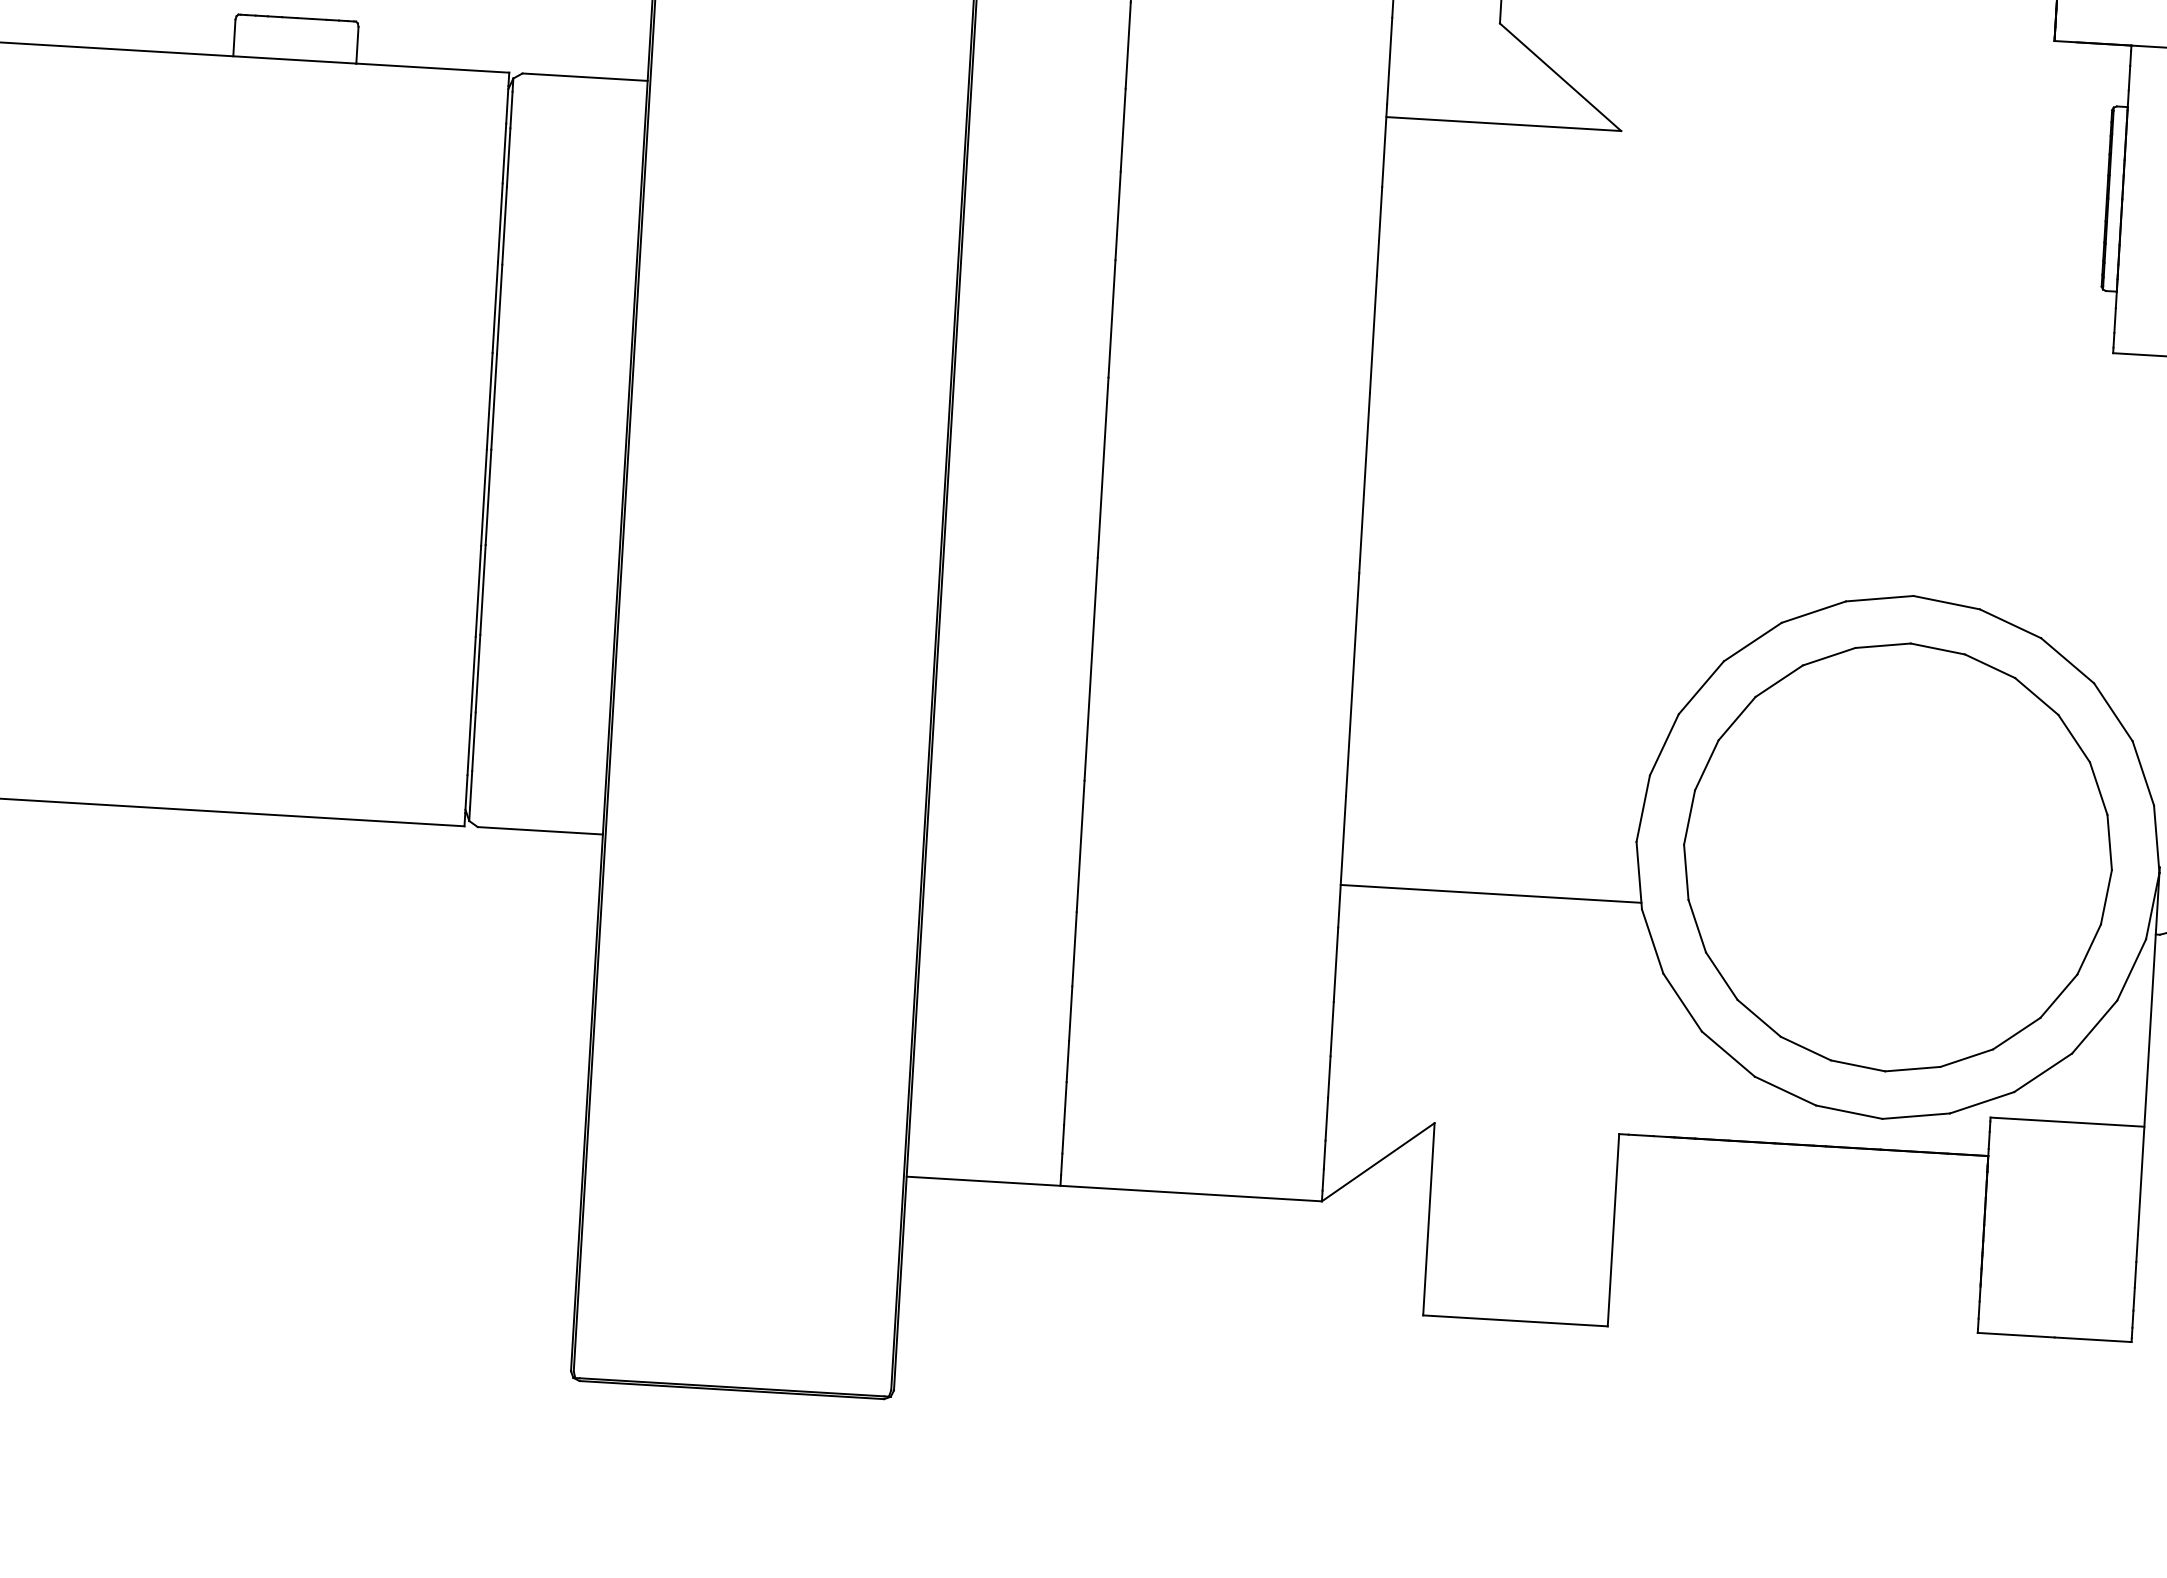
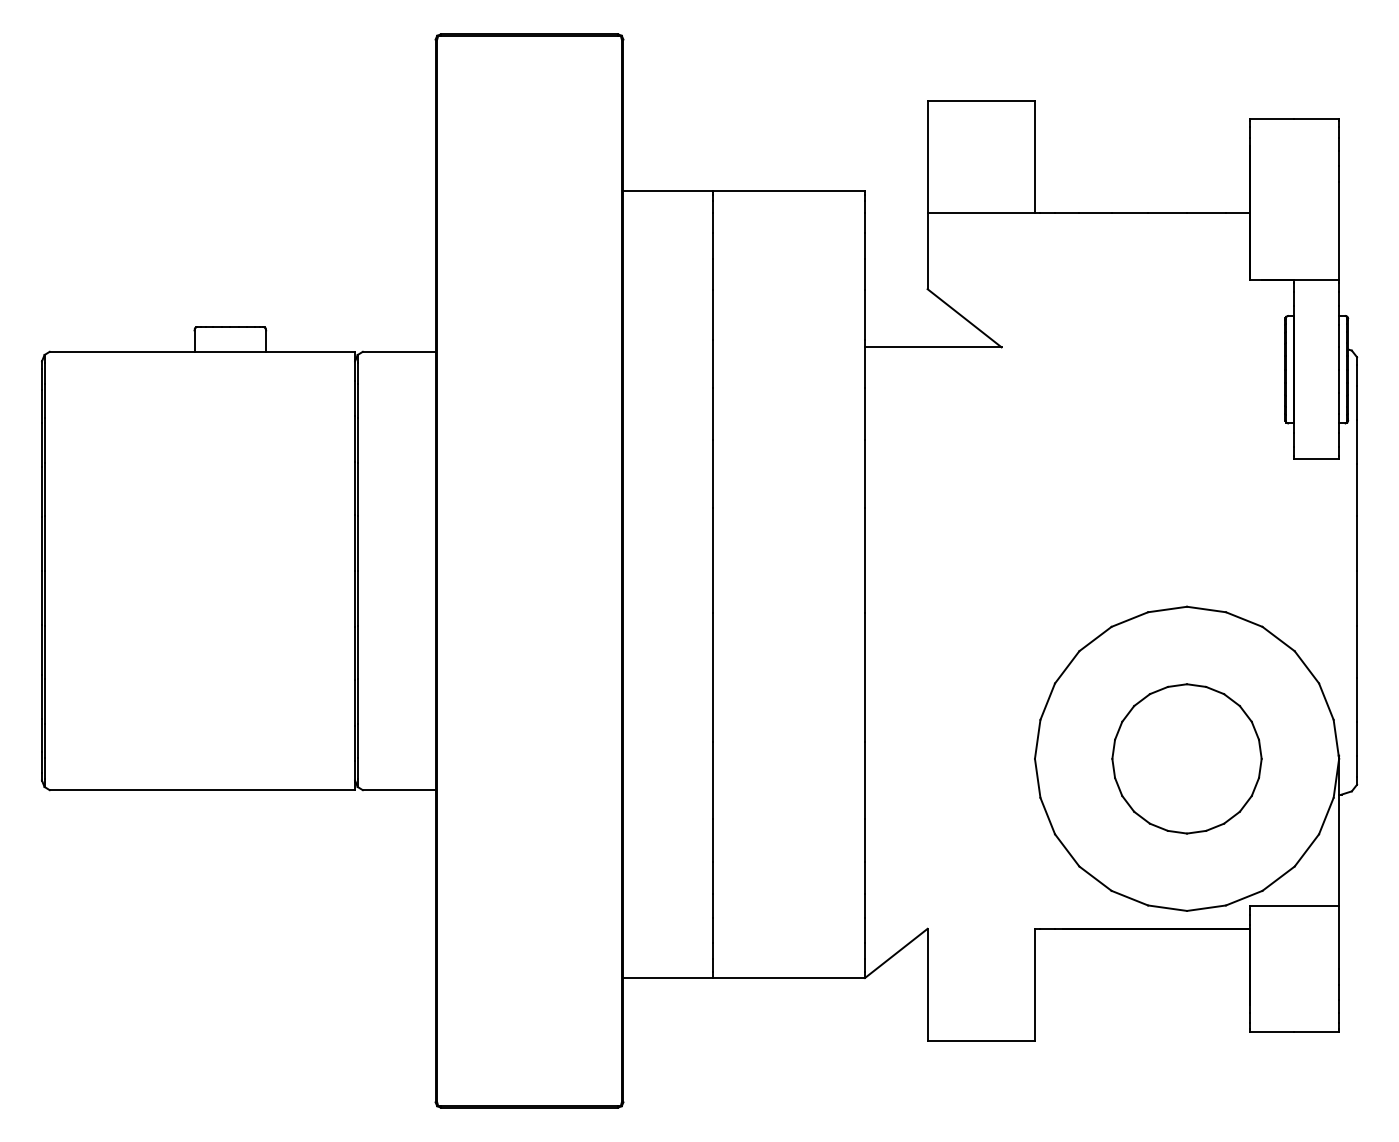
part: (1897, 856) -> (1186, 758), size x0.6
line: (1491, 894) -> (952, 794), removed

